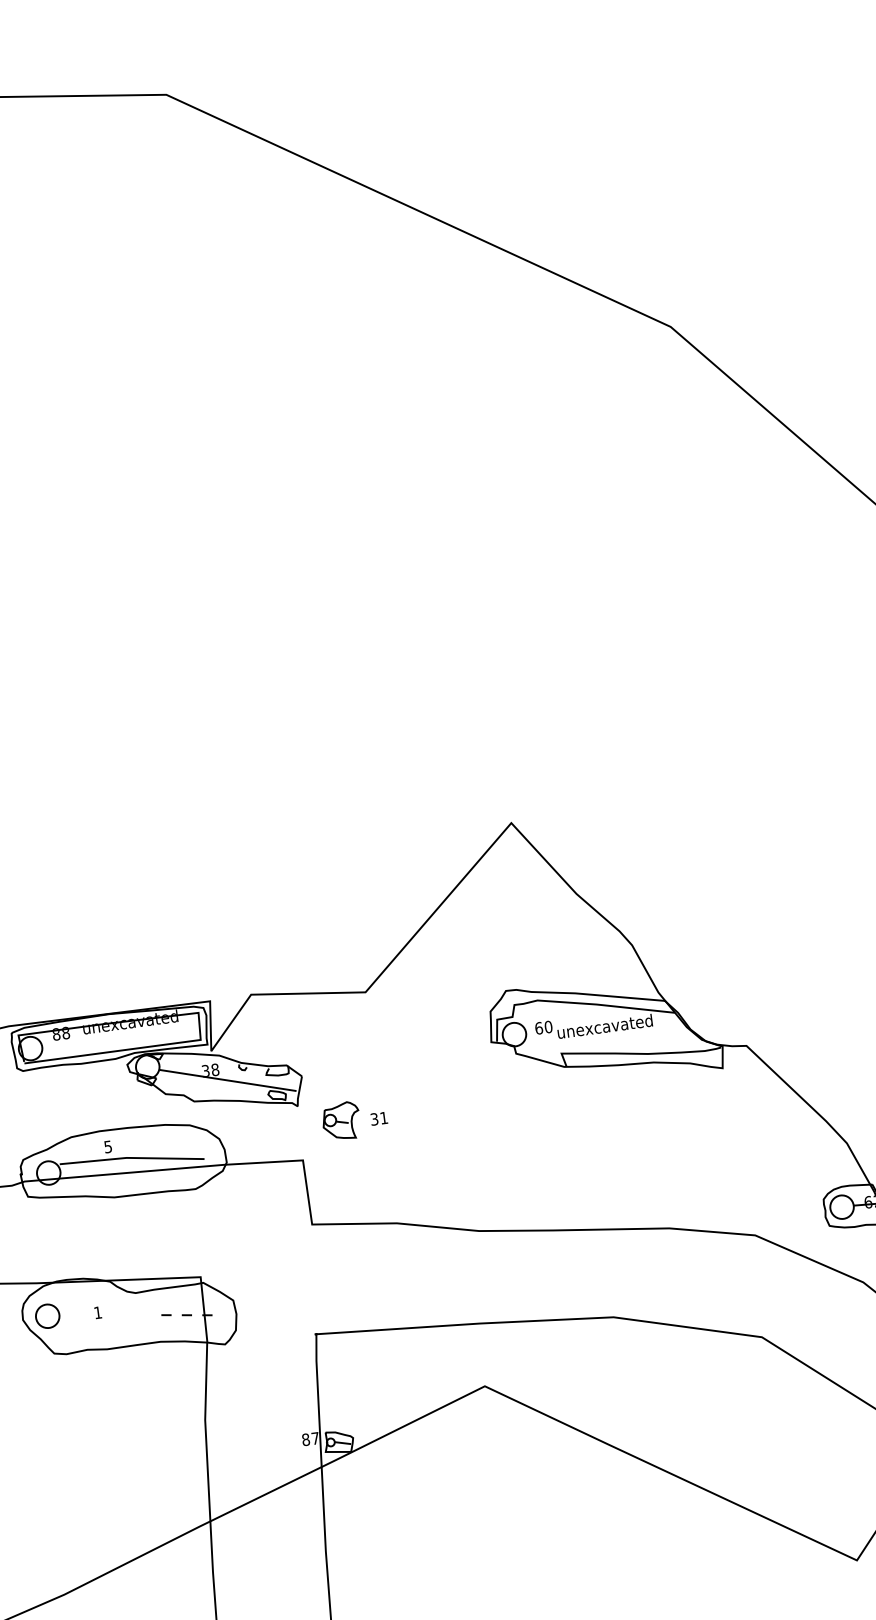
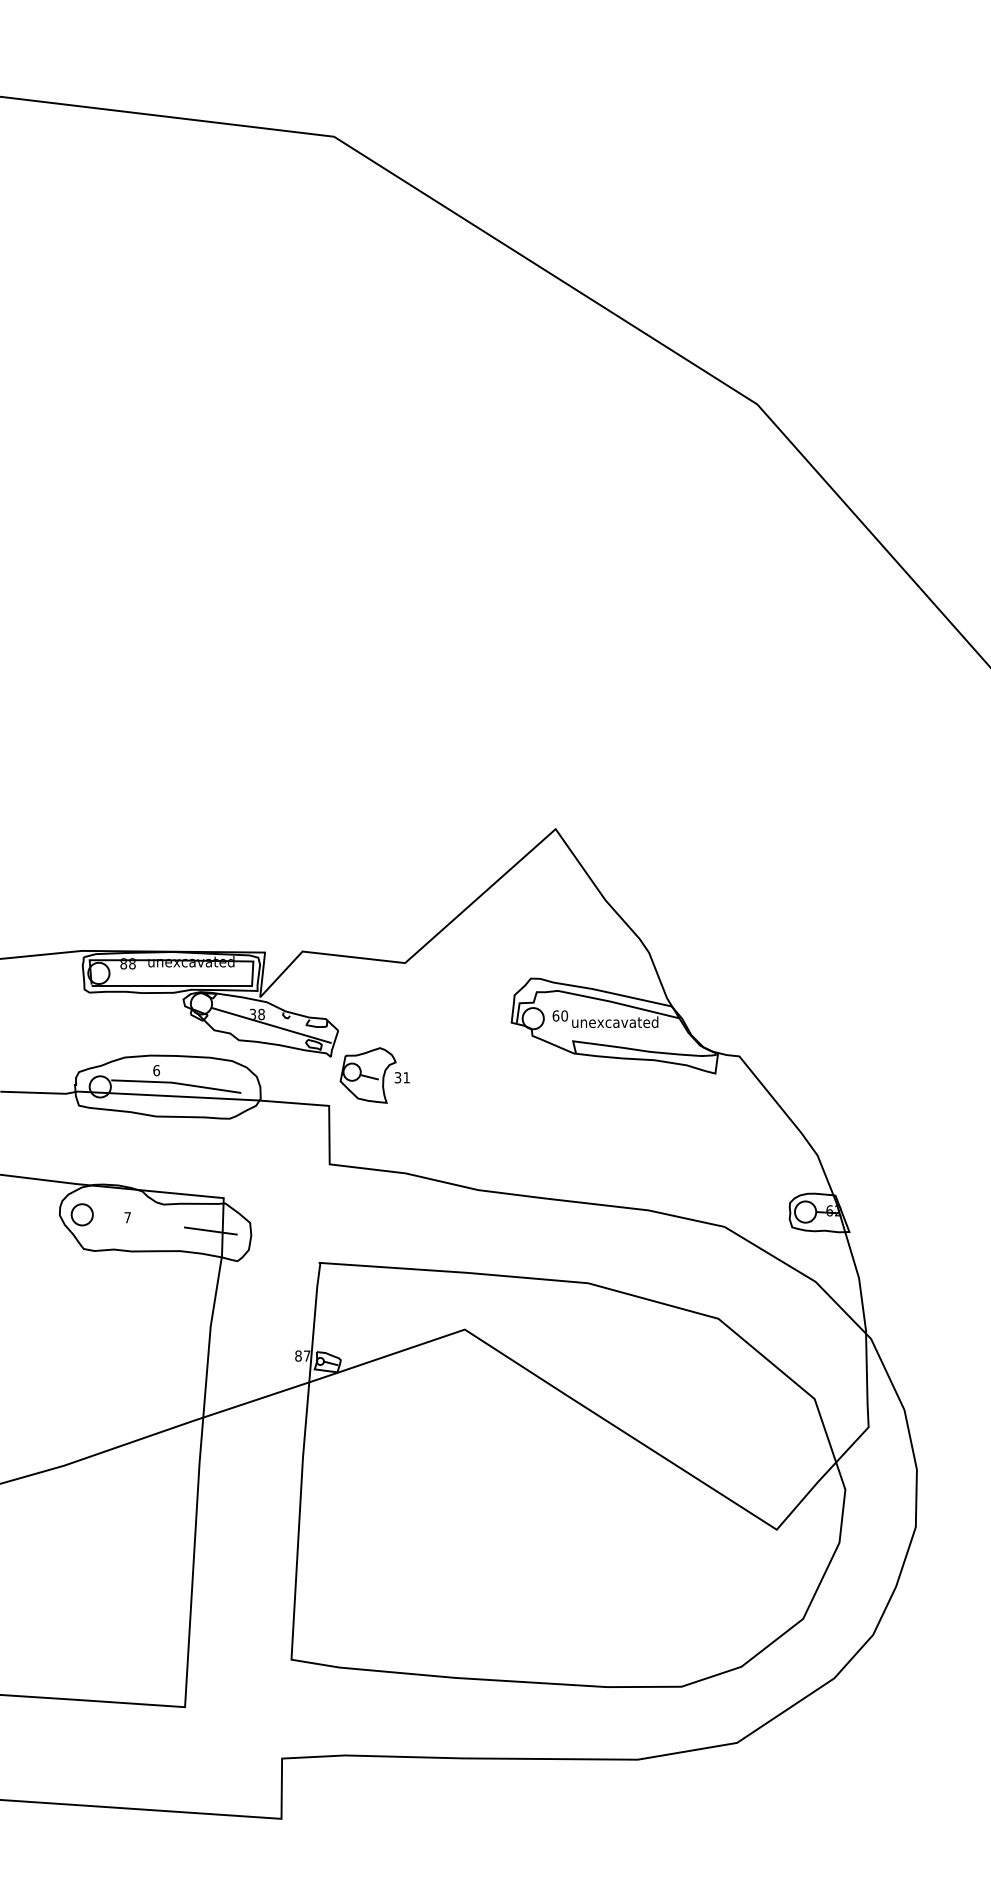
part: (340, 1121) -> (367, 1075), size x1.67
text: (108, 1146) -> (156, 1070), 5 -> 6
text: (97, 1312) -> (127, 1217), 1 -> 7
line: (192, 1315) -> (211, 1231), dashed -> solid

